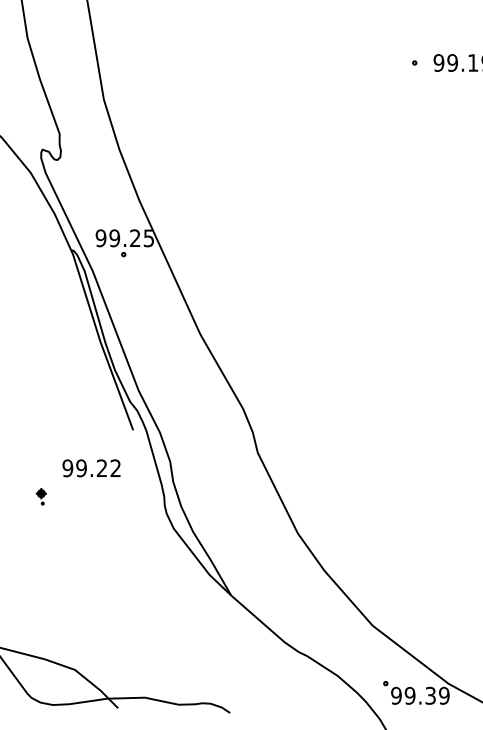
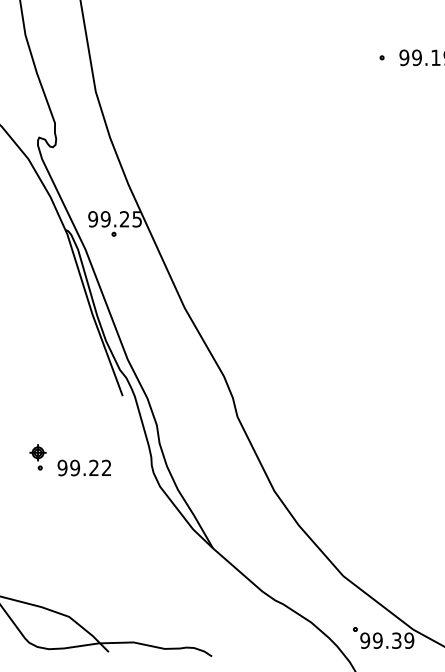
text: (91, 468) -> (84, 468), moved
part: (41, 496) -> (38, 457), size x1.67

